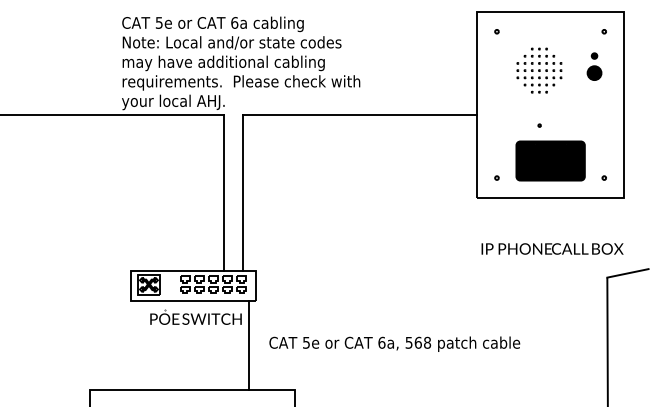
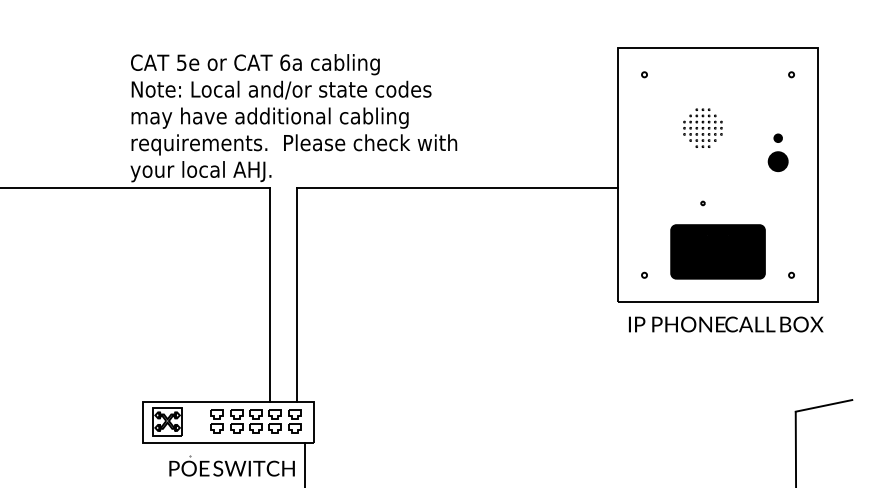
part: (594, 66) -> (778, 152), moved
part: (539, 70) -> (702, 127), size x0.62
text: (552, 248) -> (726, 323), moved

